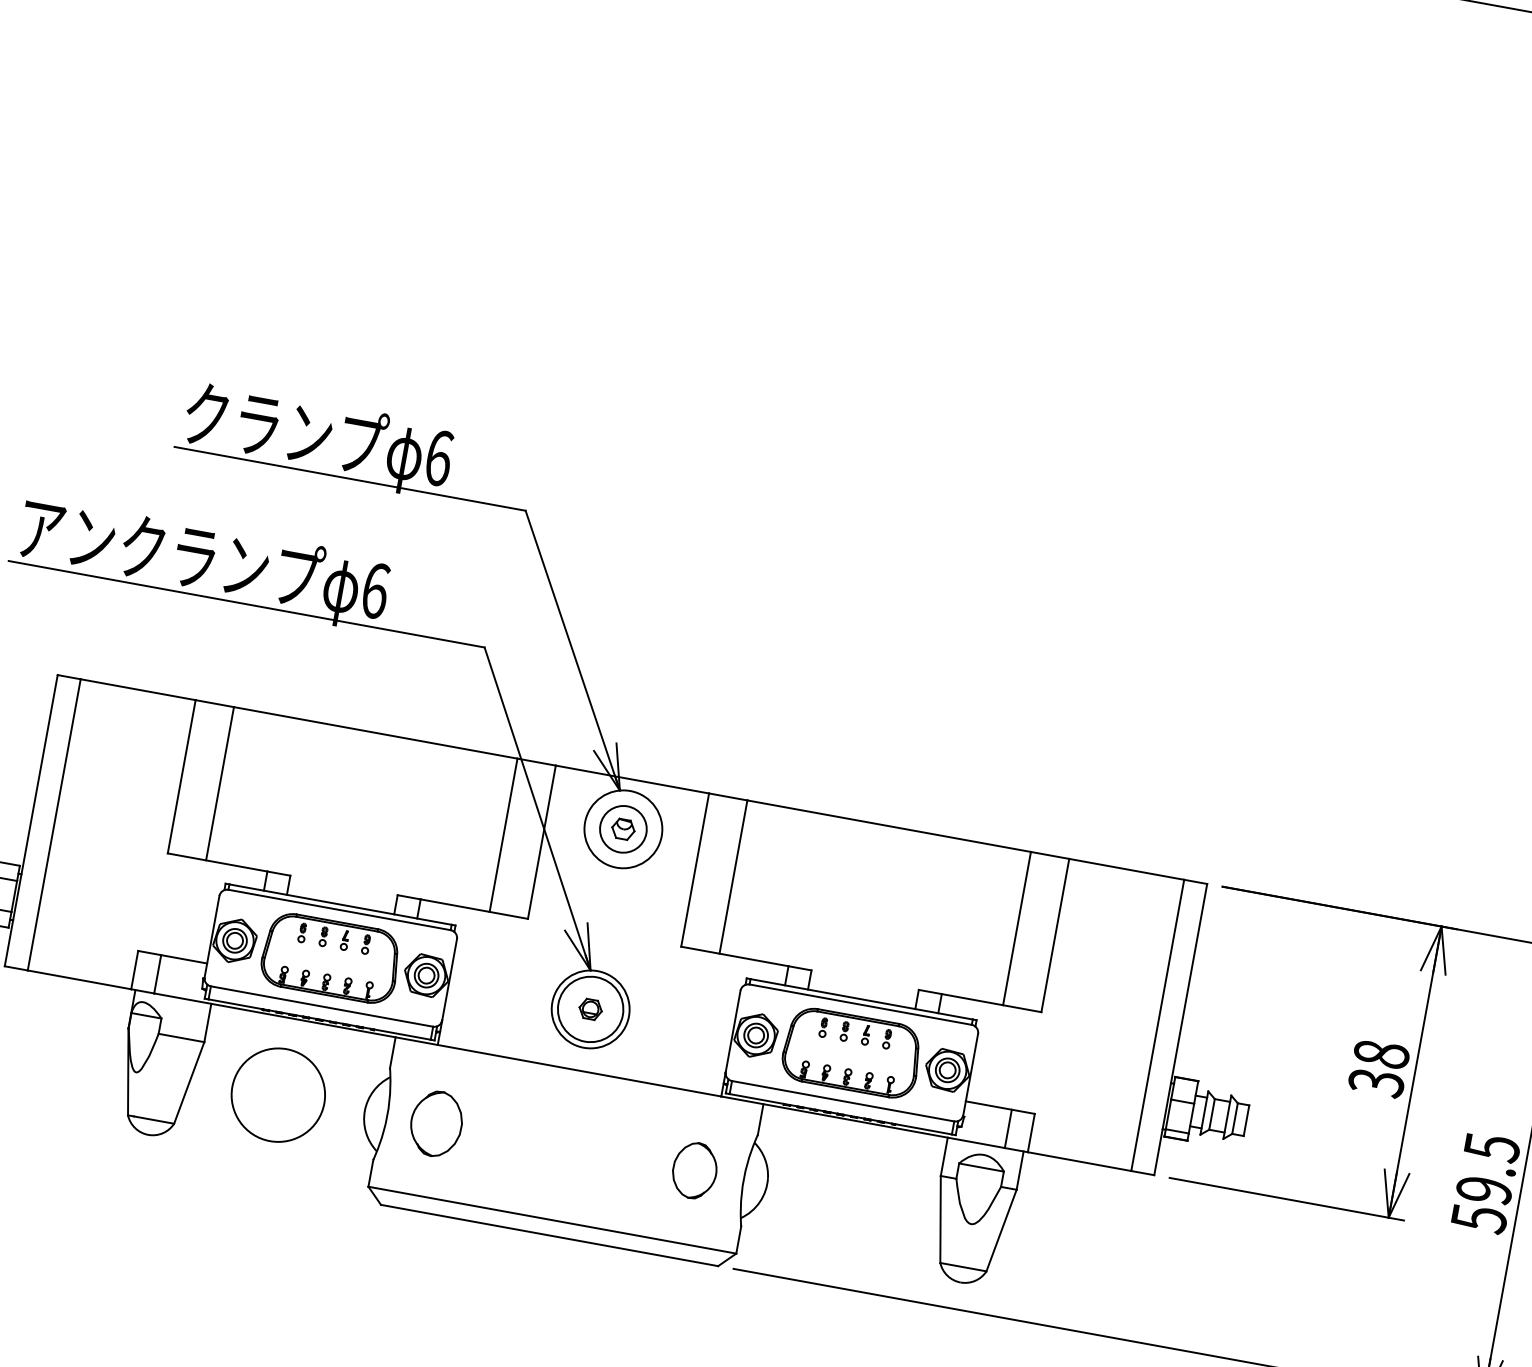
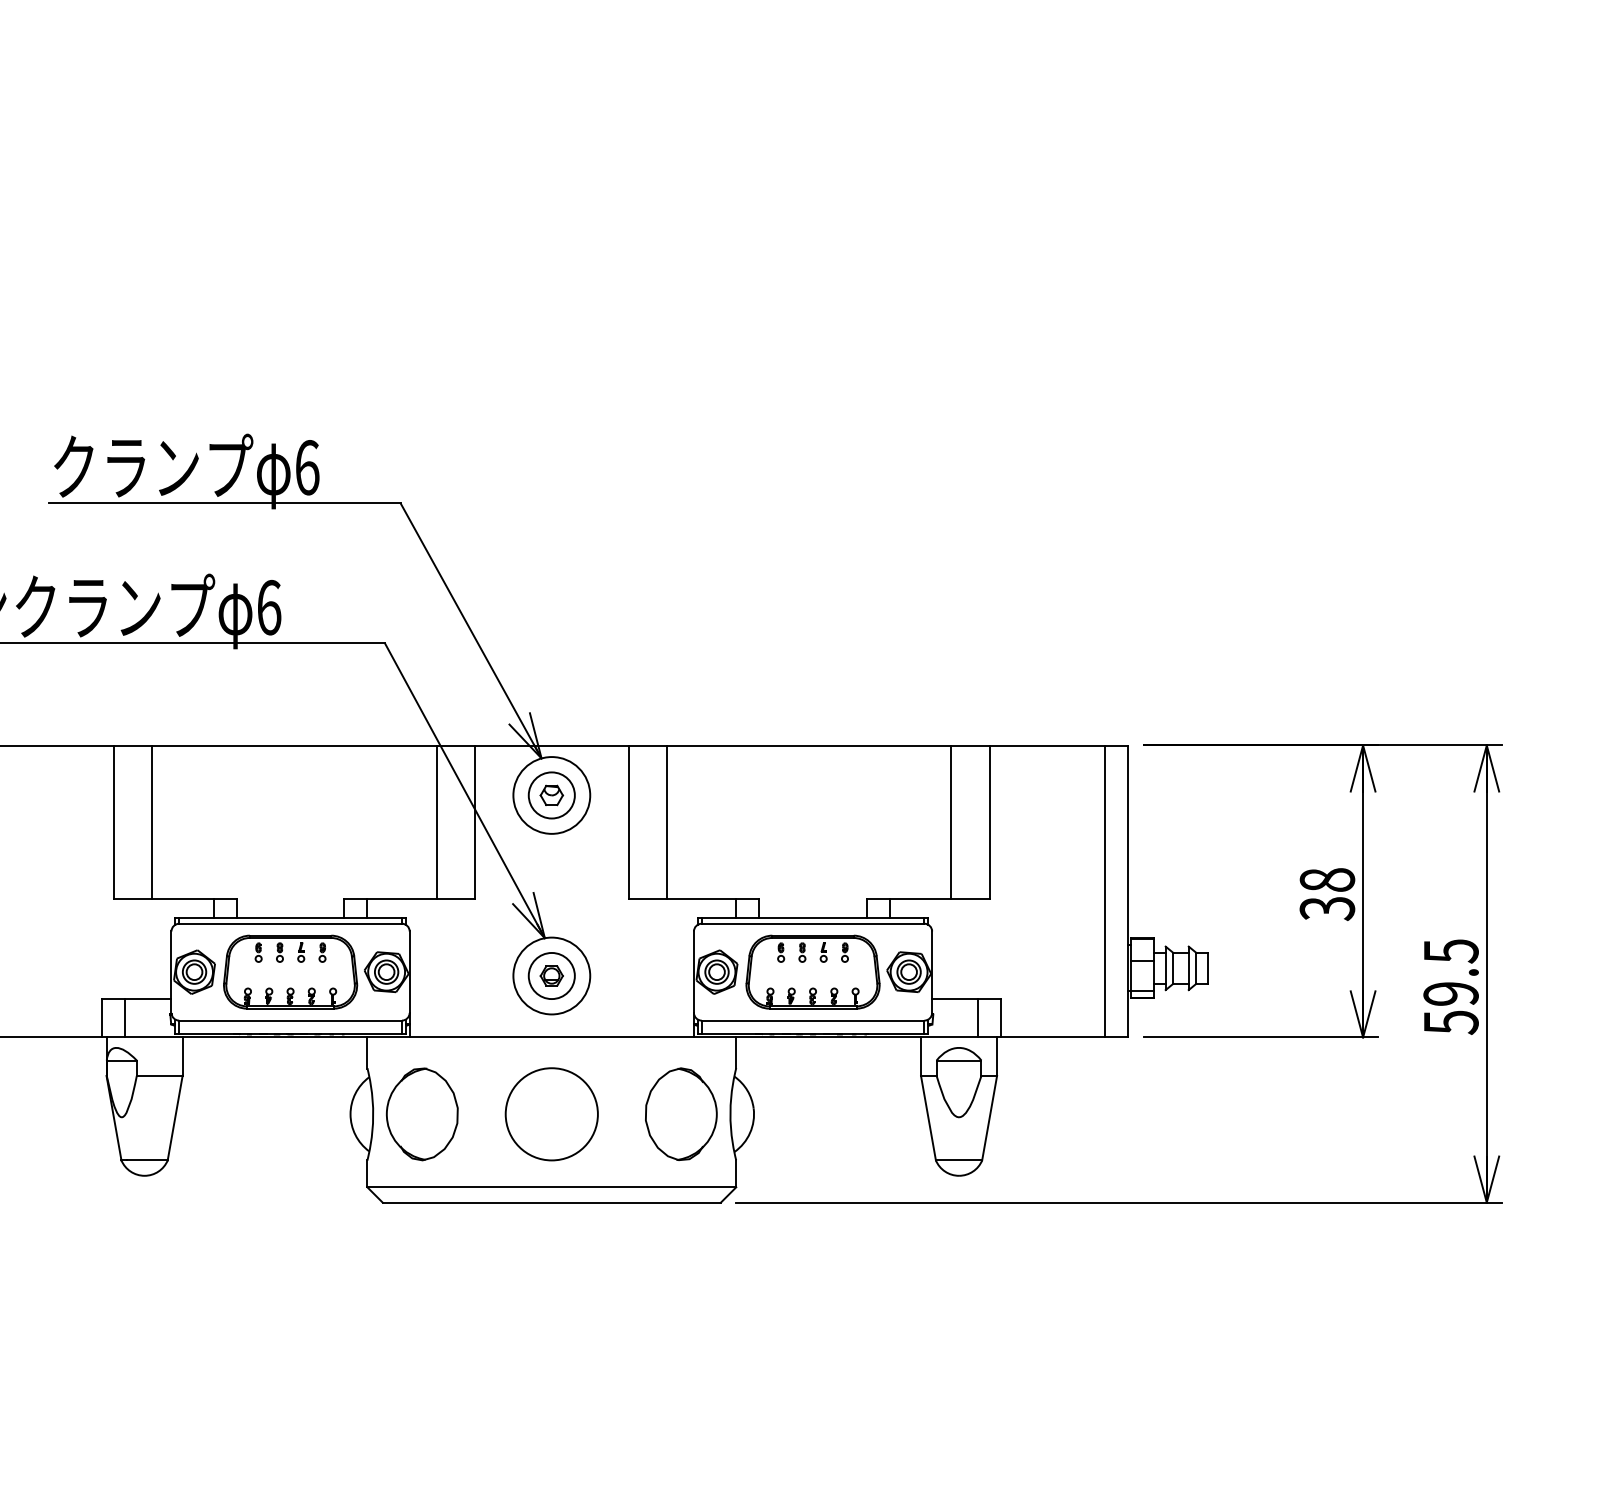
circle: (590, 1008) -> (551, 975), size x0.71
circle: (278, 1095) -> (551, 1114), moved
part: (436, 1124) -> (422, 1114), size x1.43
part: (695, 1170) -> (681, 1113), size x1.67

